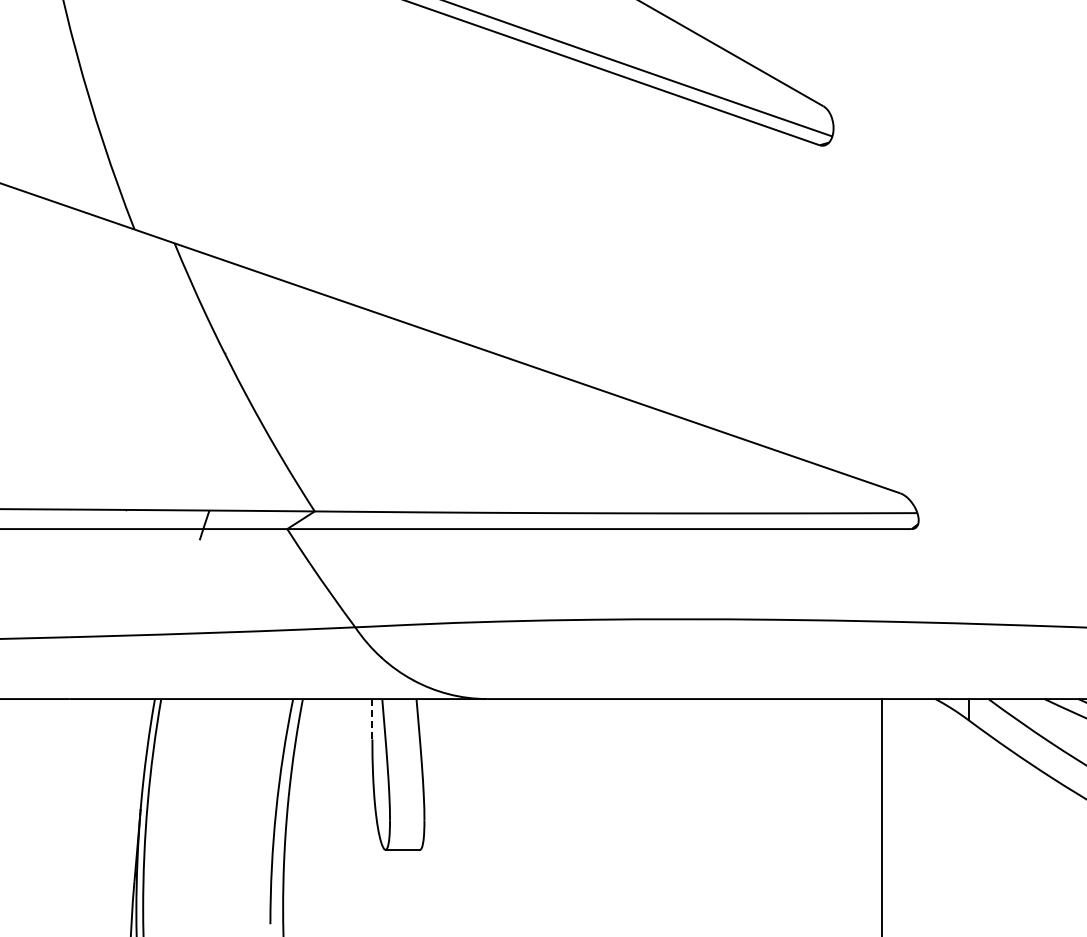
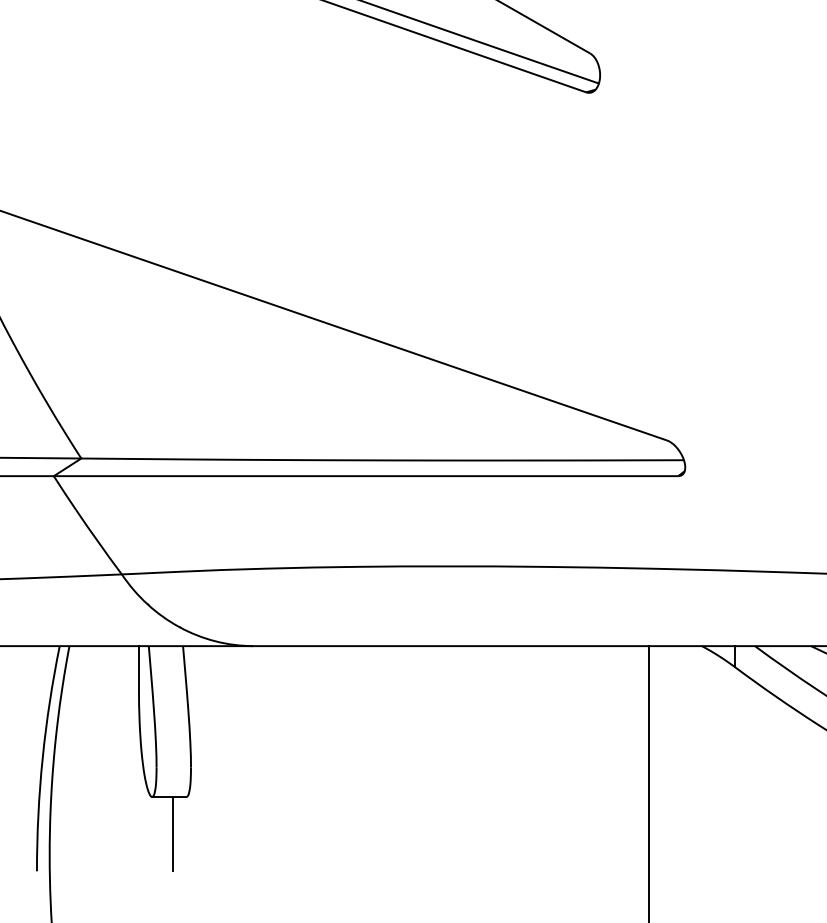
line: (372, 719) -> (139, 666), dashed -> solid
line: (406, 886) -> (173, 833), added

